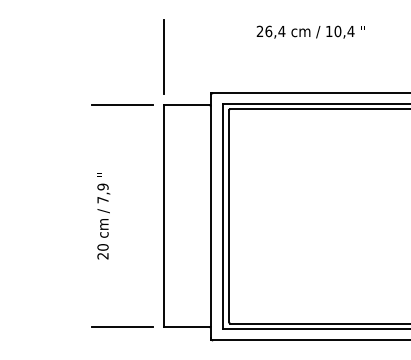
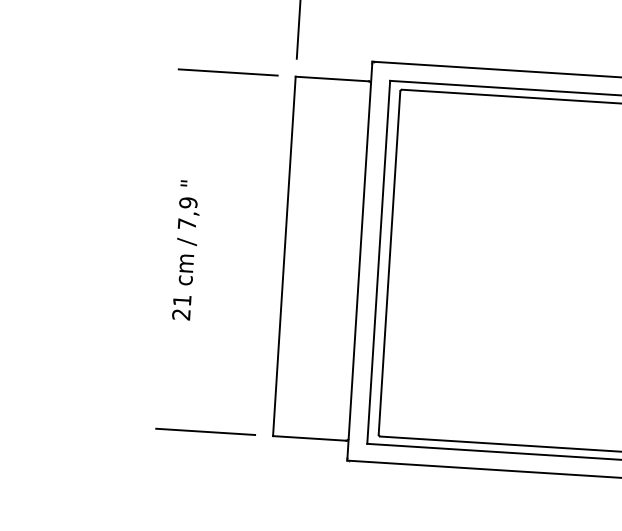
text: (102, 247) -> (181, 300), 20 -> 21

